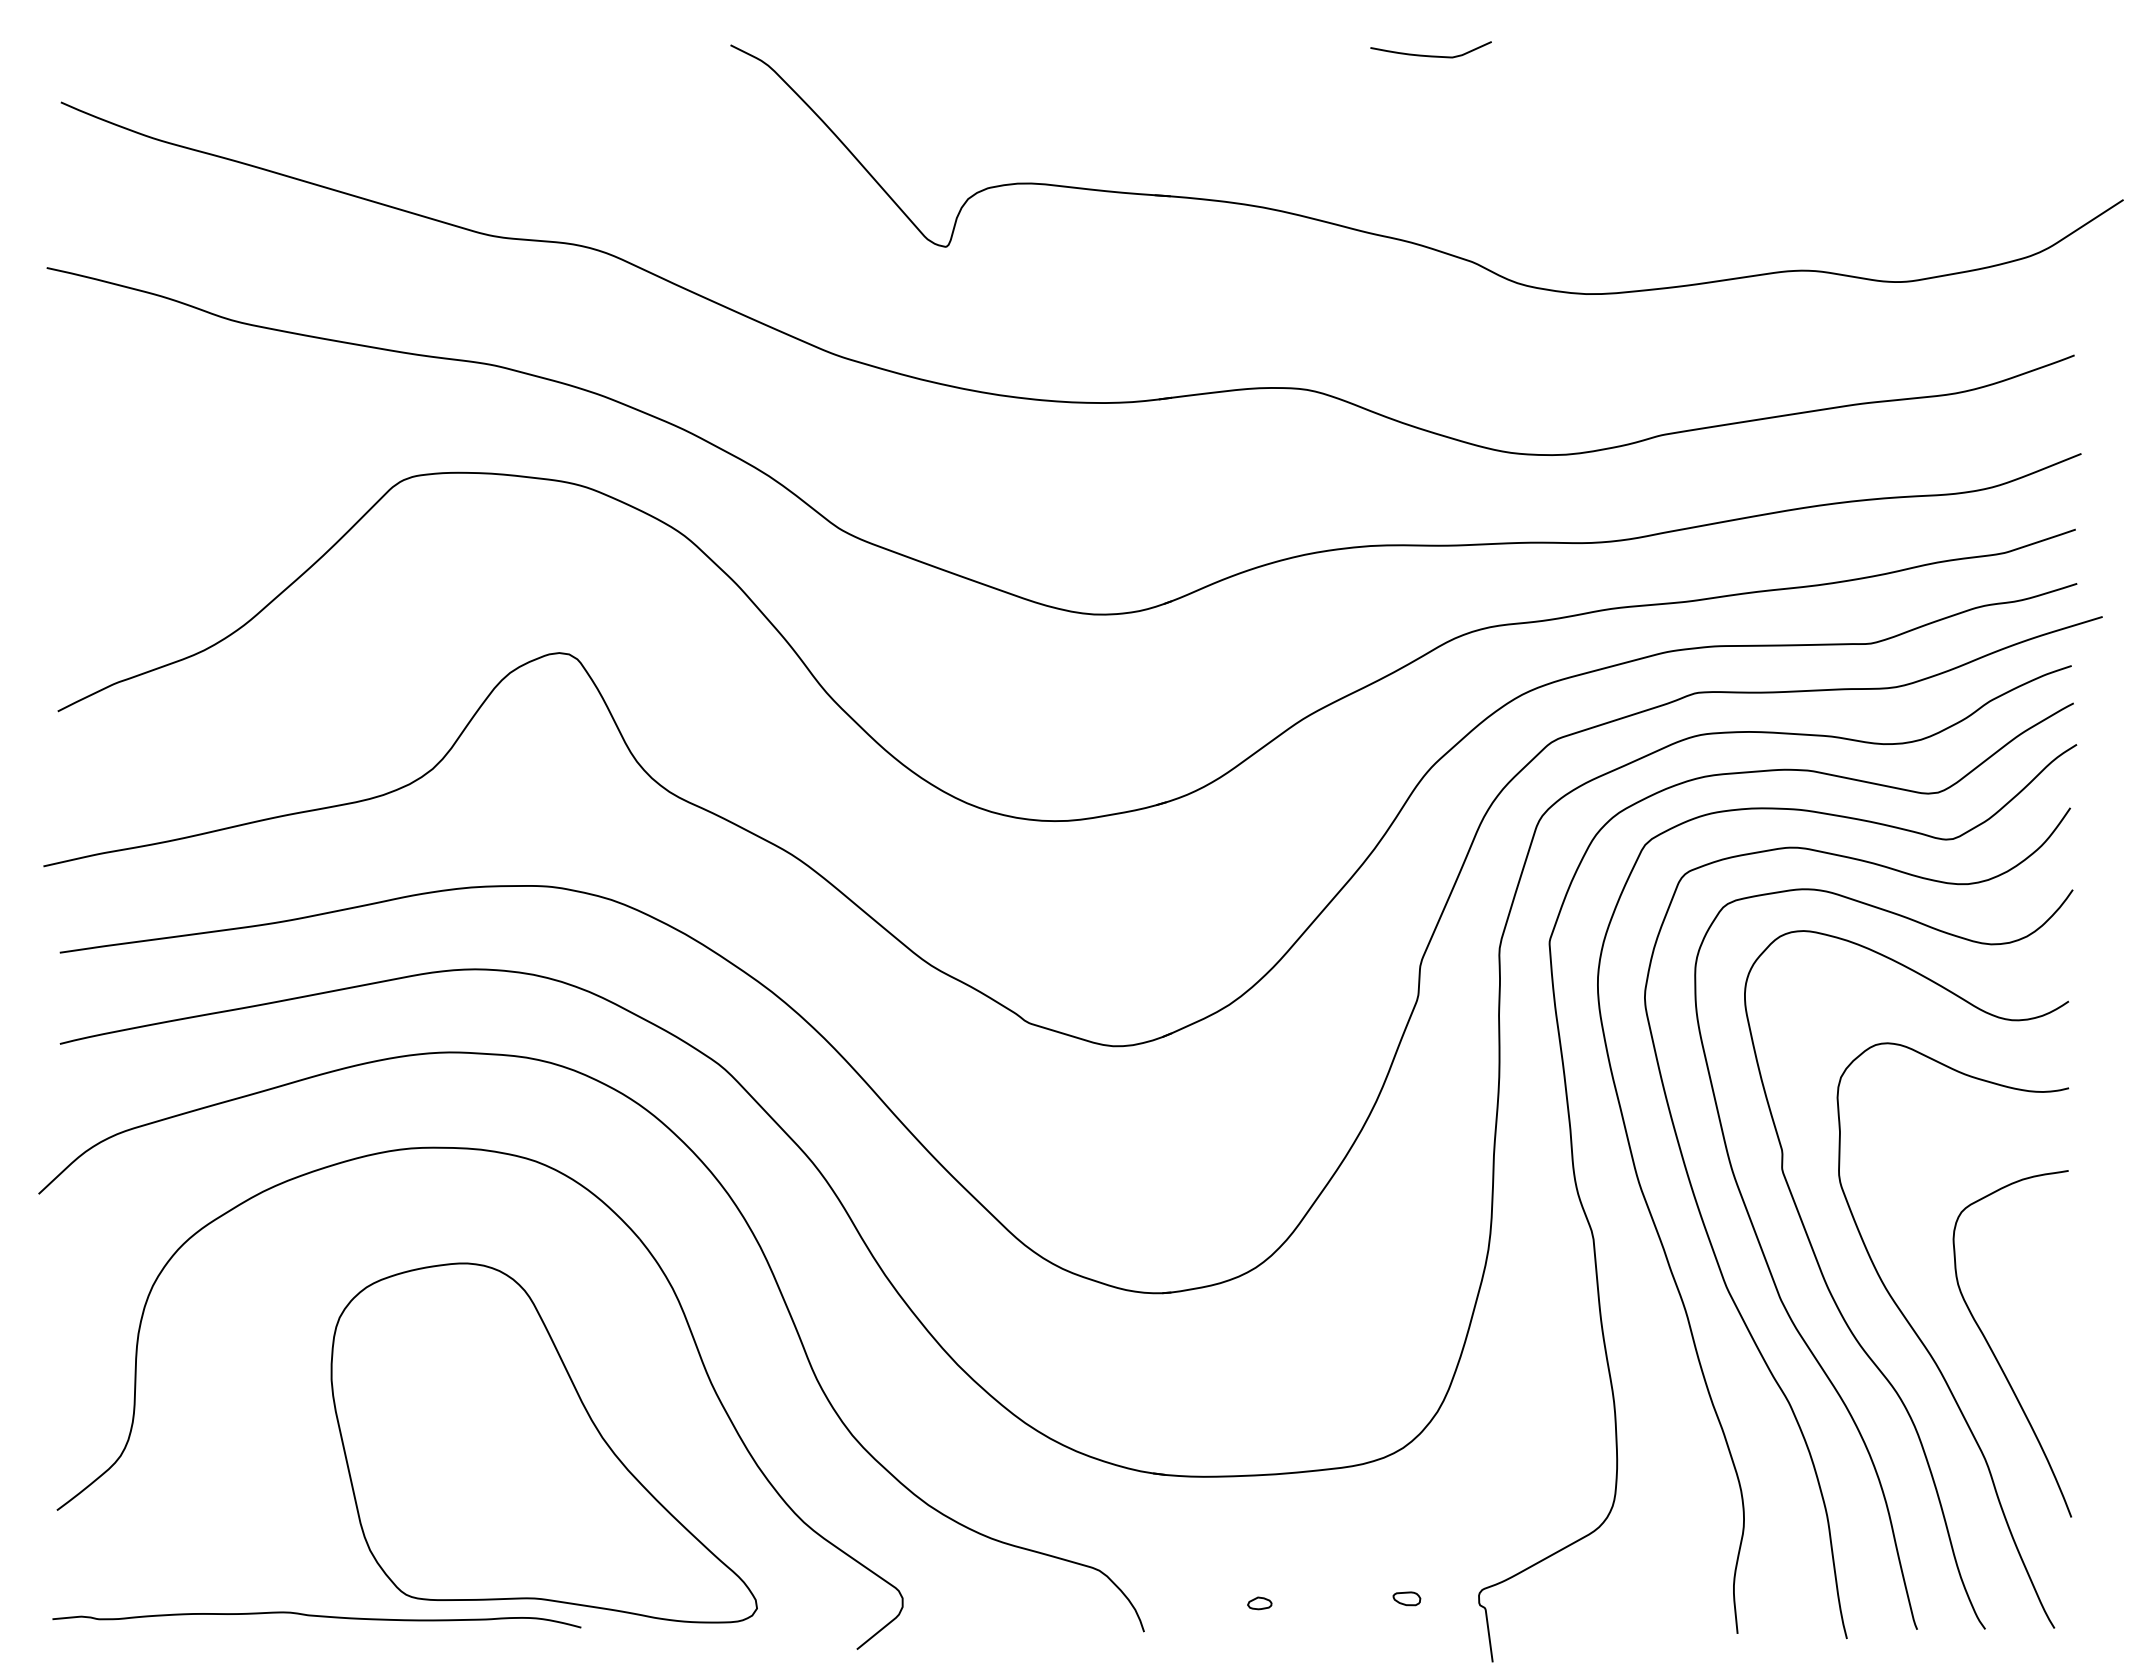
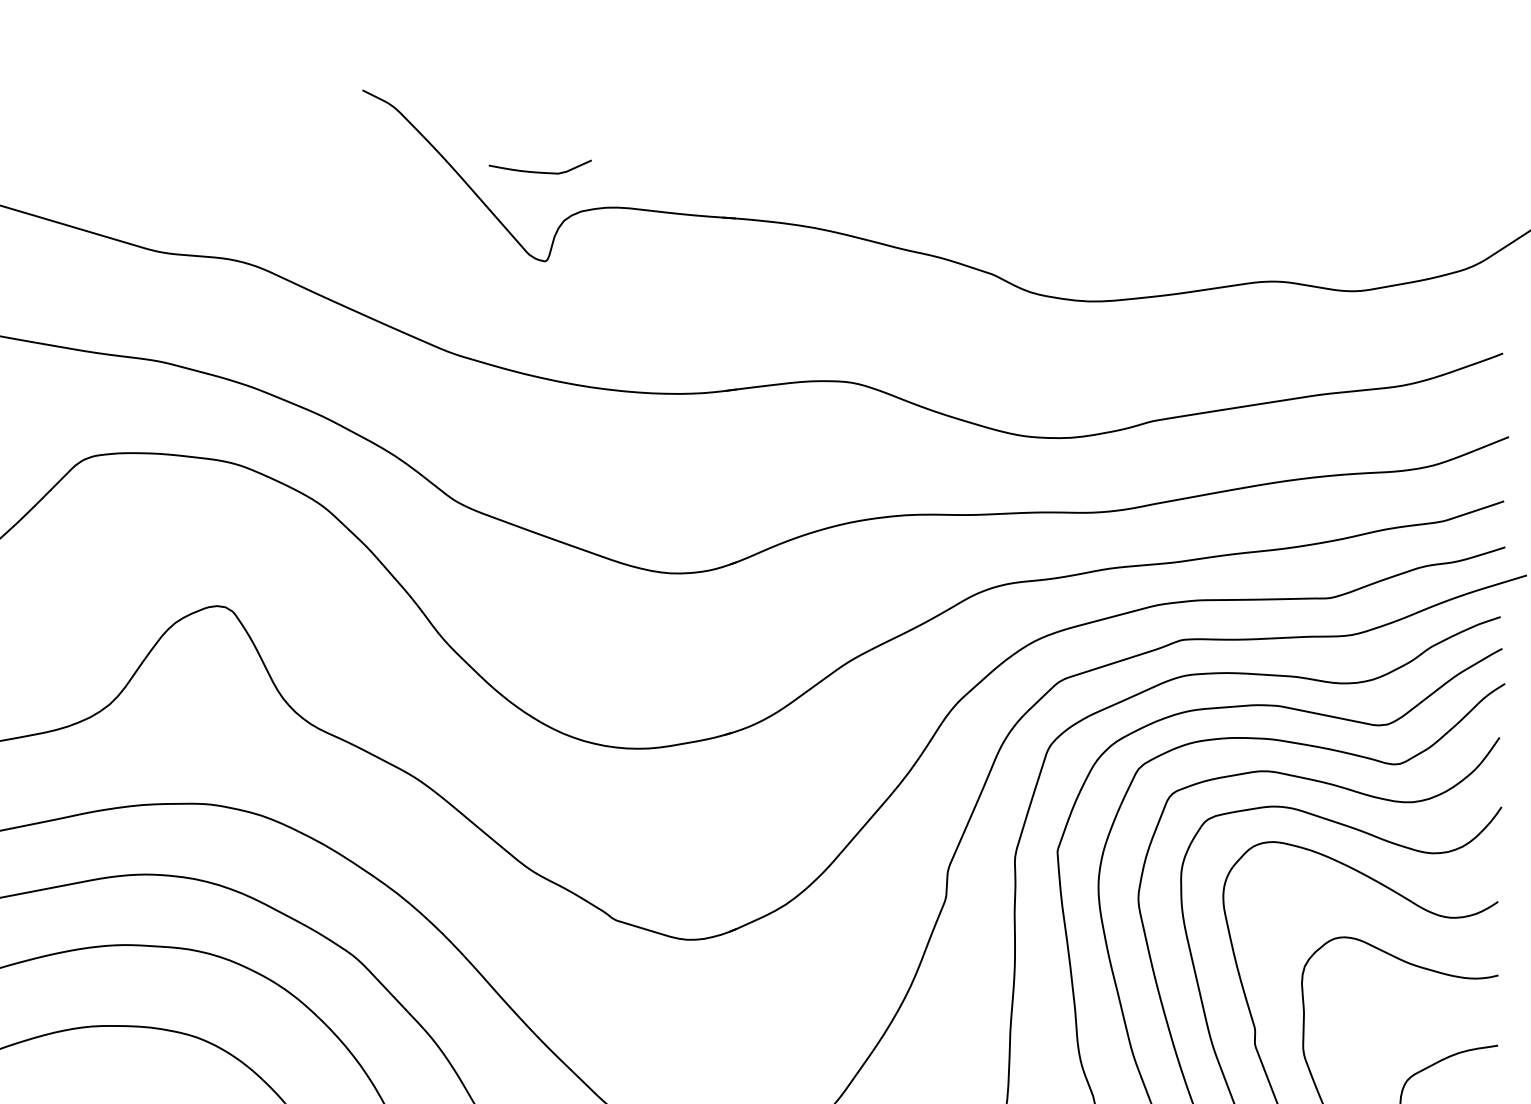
curve: (1430, 55) -> (539, 171), moved

